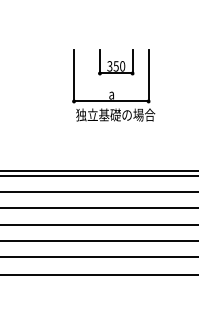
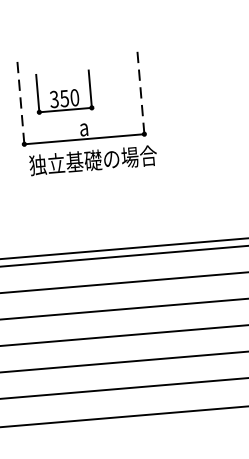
part: (116, 62) -> (64, 92), moved
line: (74, 75) -> (21, 102), solid -> dashed
line: (148, 75) -> (140, 92), solid -> dashed

